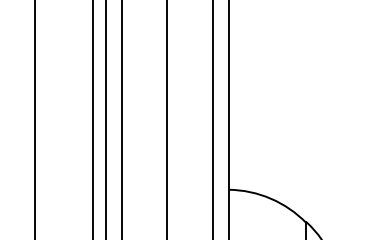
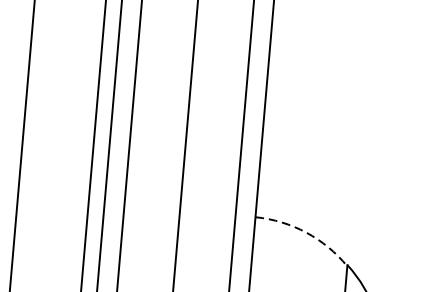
arc: (270, 198) -> (305, 232), solid -> dashed

